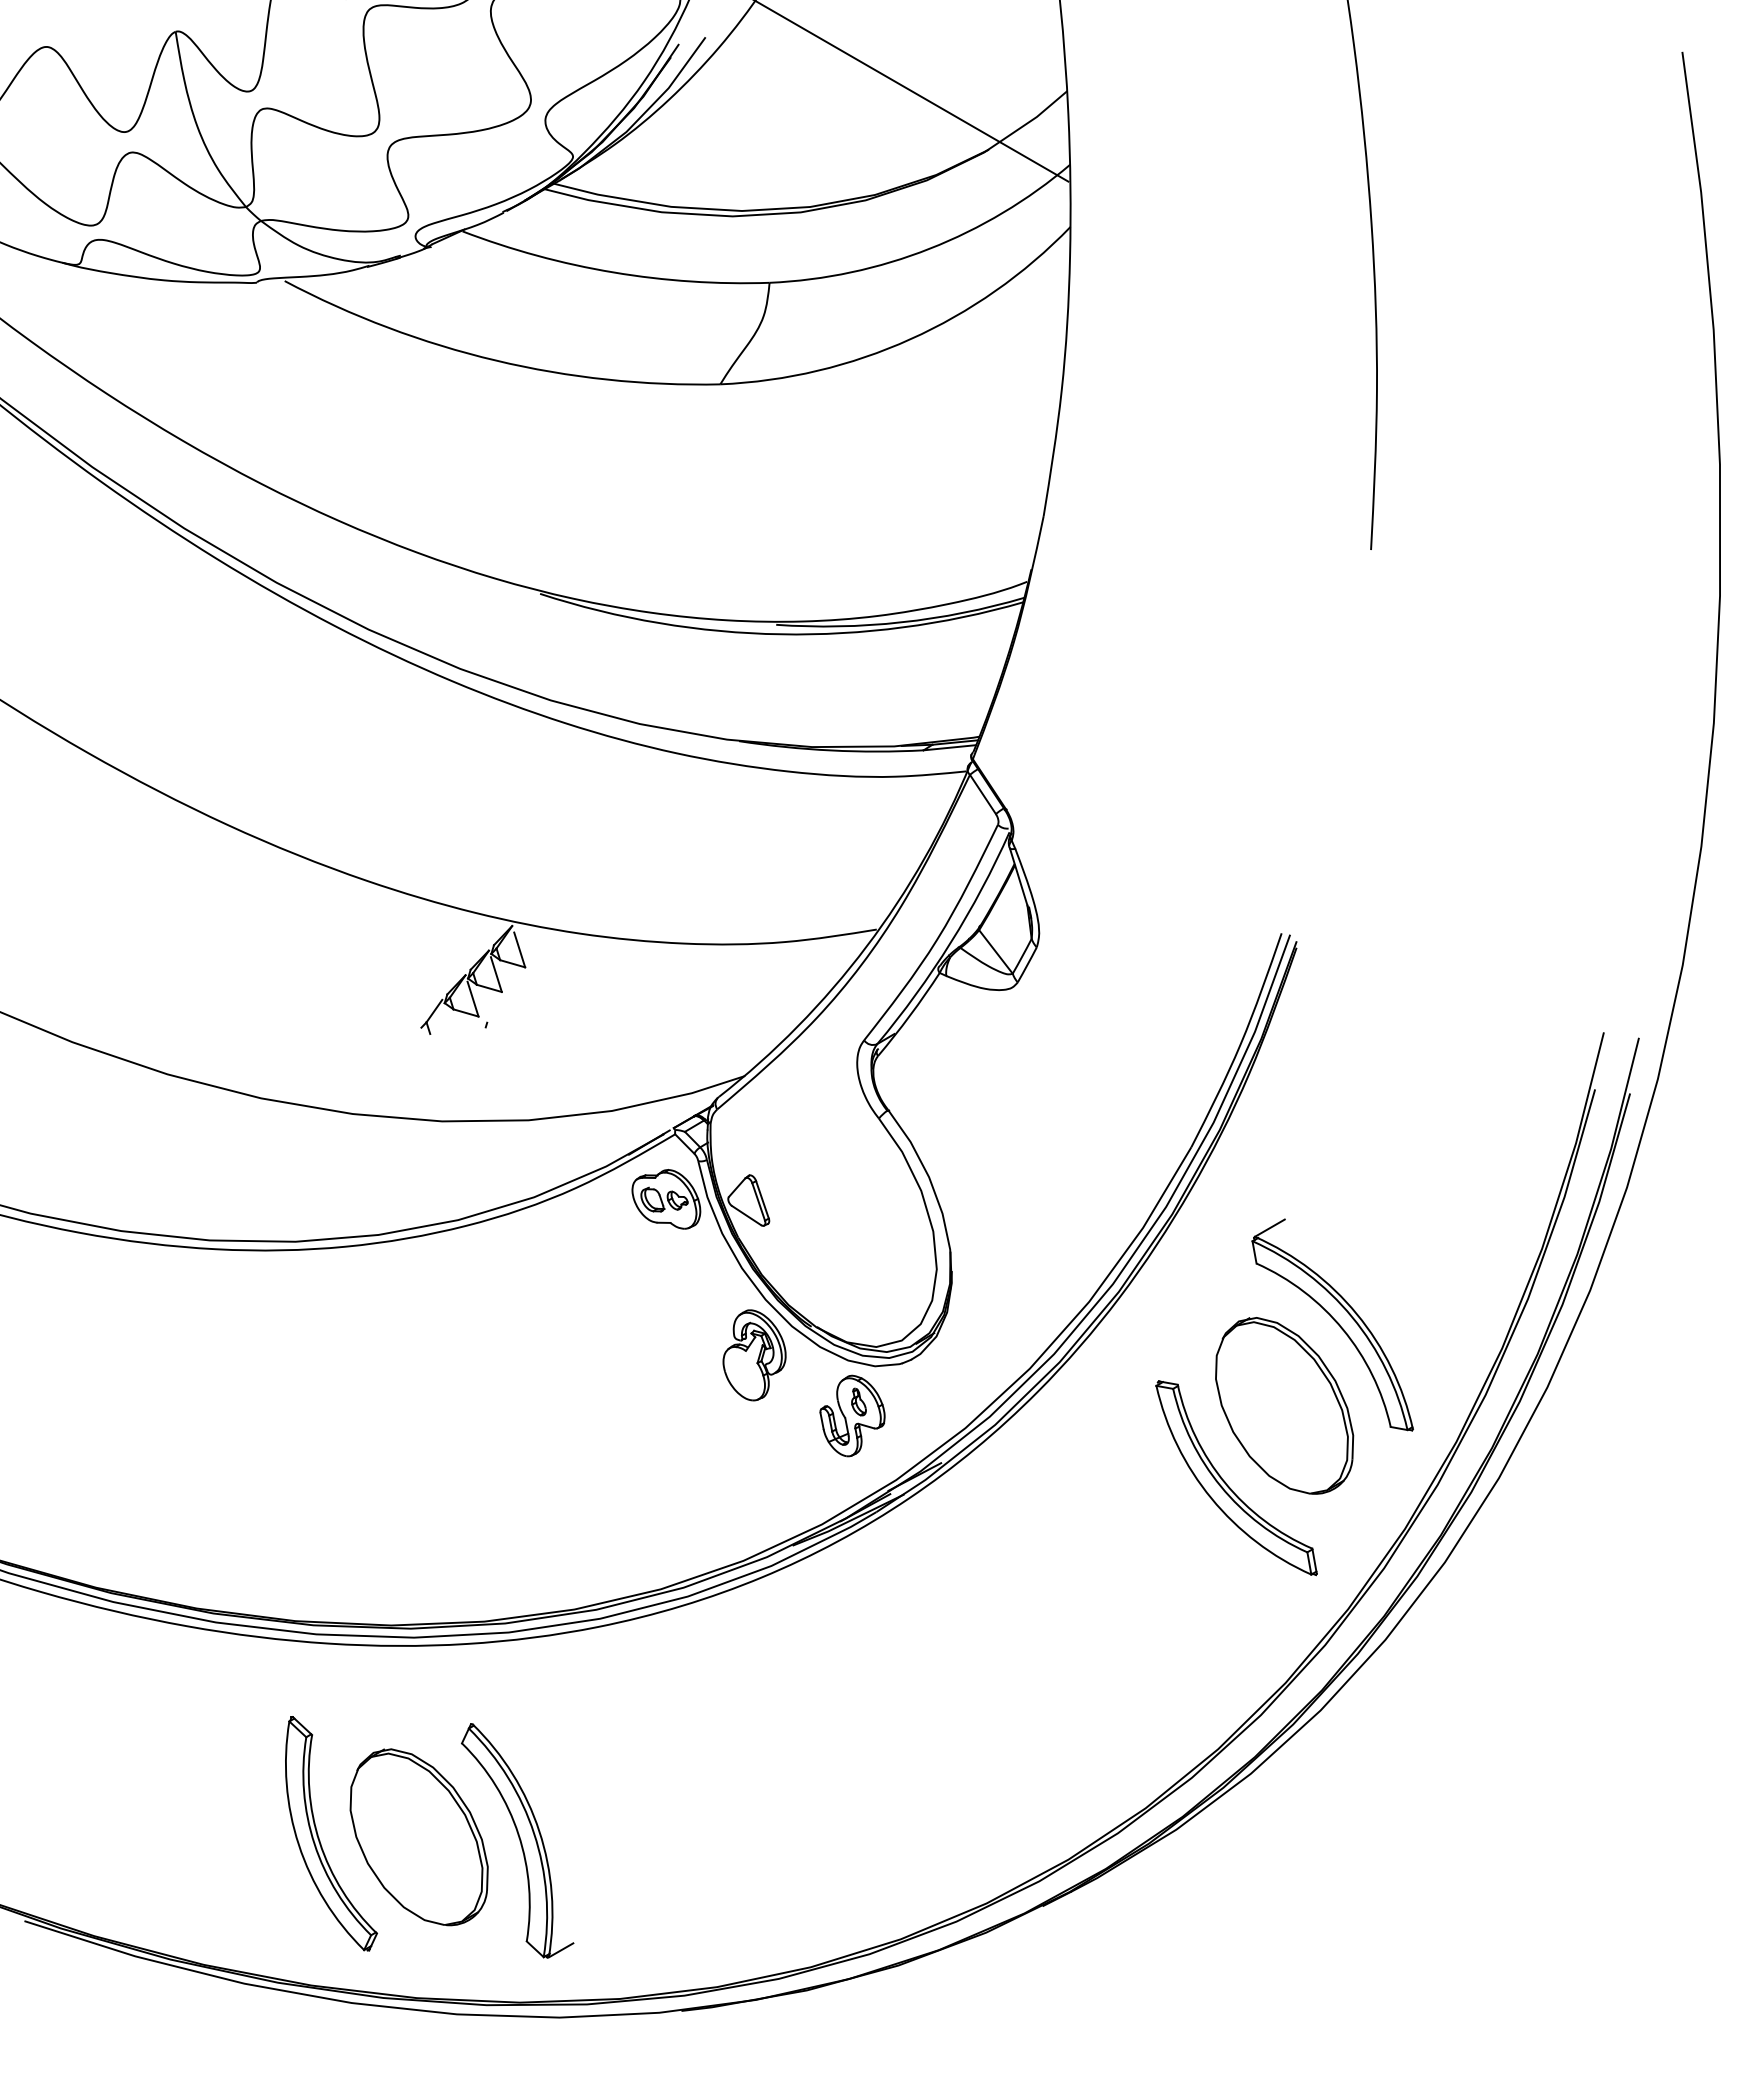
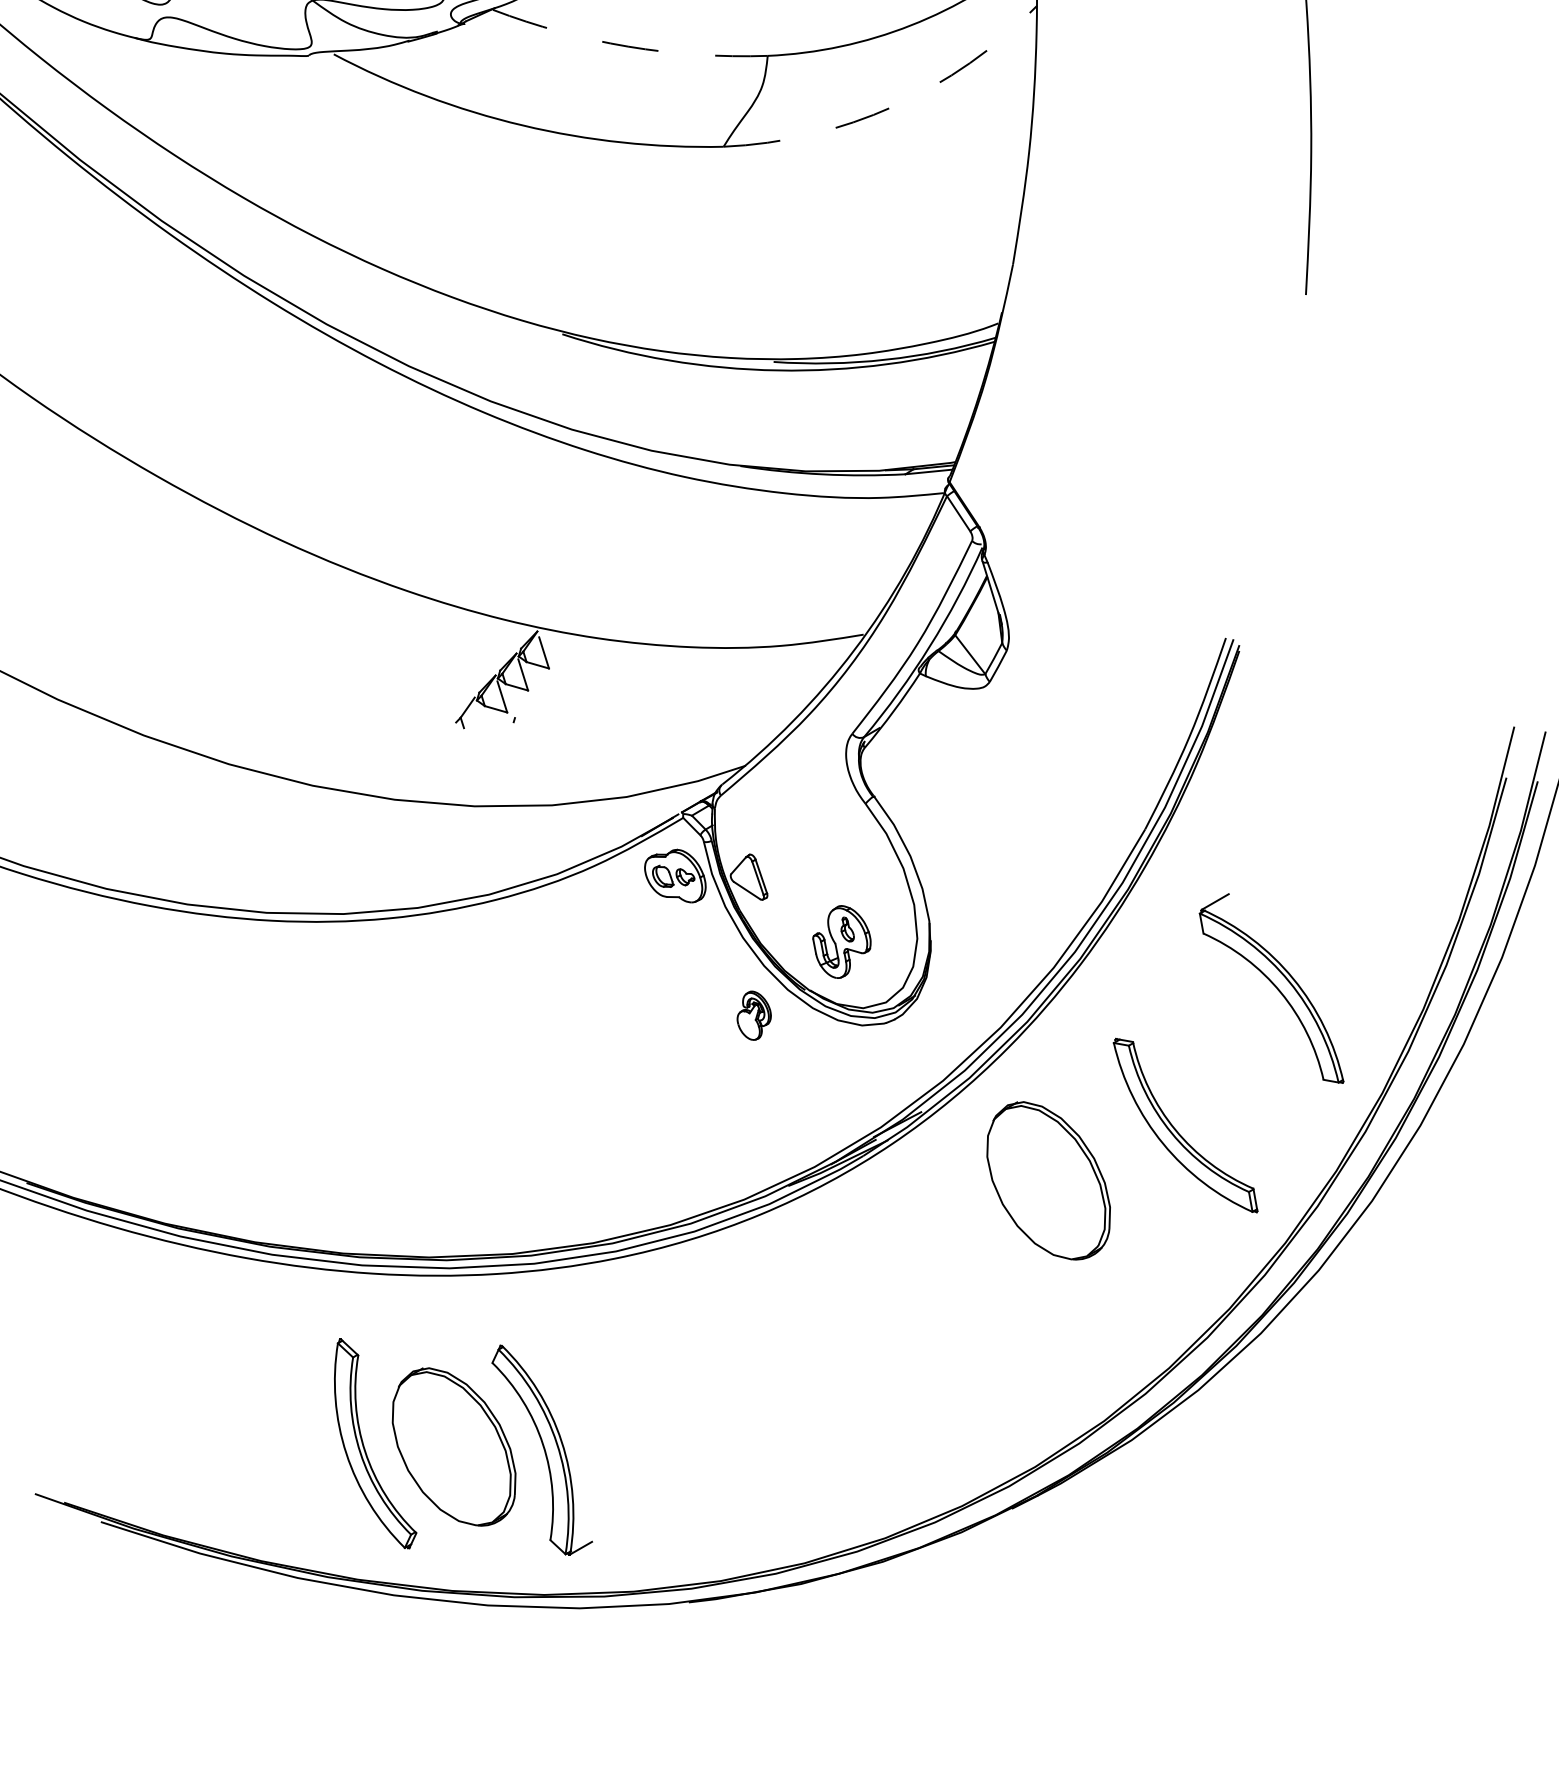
arc: (613, 272) -> (628, 46), solid -> dashed
arc: (910, 339) -> (893, 106), solid -> dashed
part: (754, 1355) -> (754, 1015), size x0.6
part: (1284, 1405) -> (1048, 1180), moved
part: (852, 1415) -> (841, 941), moved

